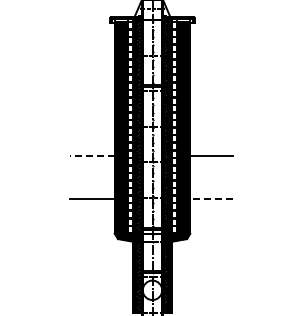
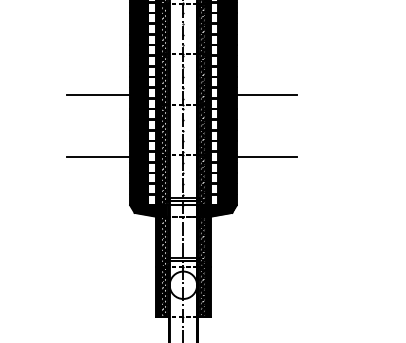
line: (91, 155) -> (97, 94), dashed -> solid
line: (211, 199) -> (266, 157), dashed -> solid

